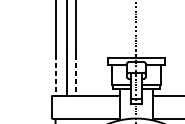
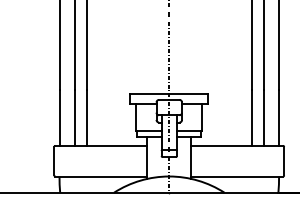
line: (55, 75) -> (59, 118), dashed -> solid
line: (75, 75) -> (86, 118), dashed -> solid

